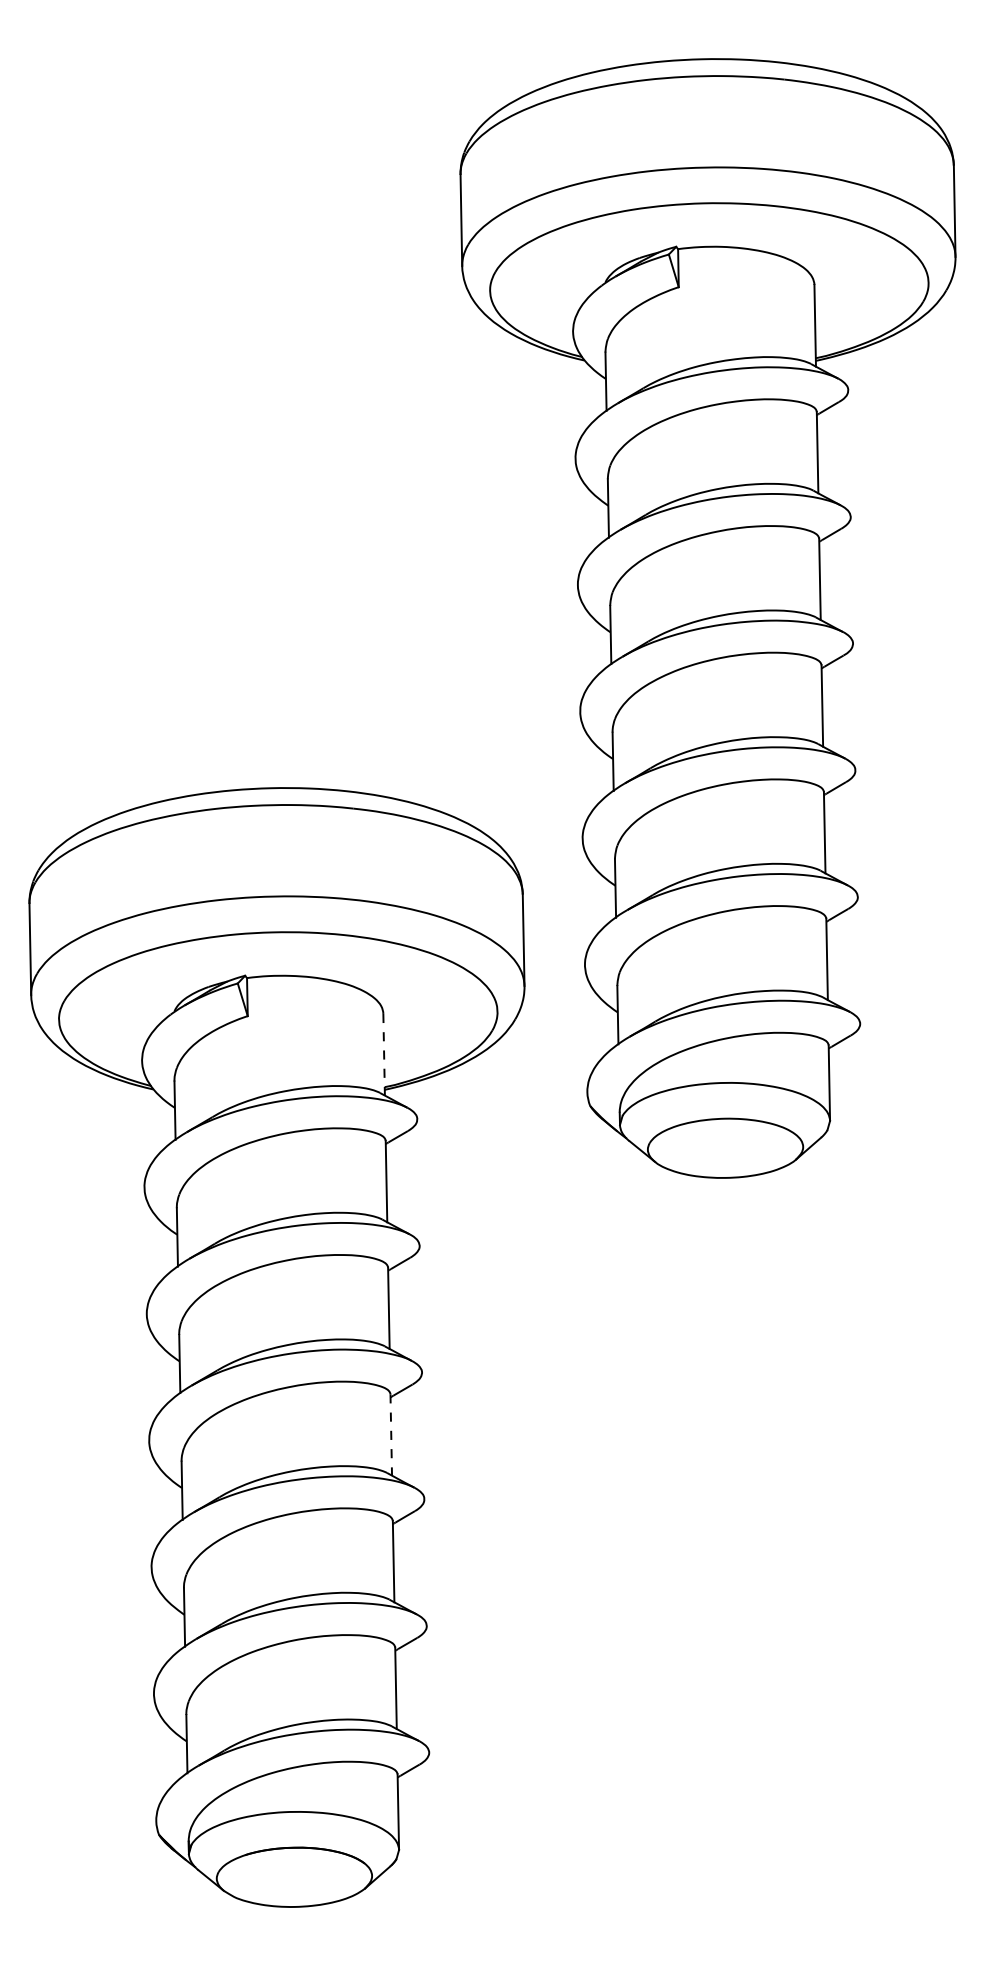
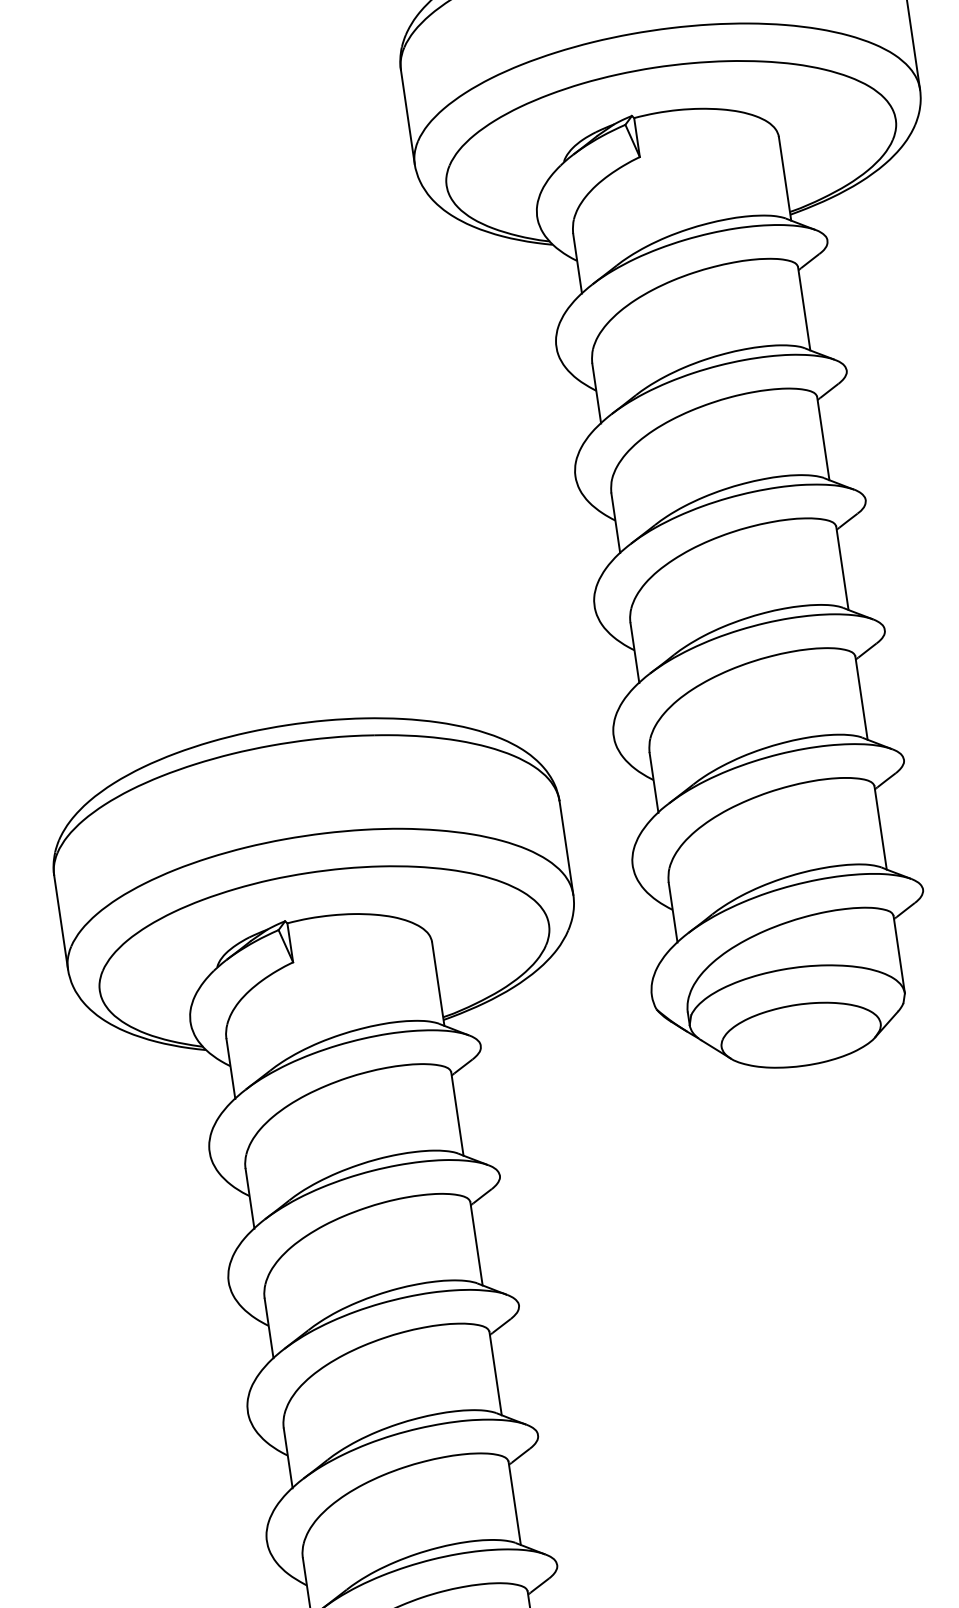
line: (384, 1054) -> (438, 983), dashed -> solid
line: (391, 1434) -> (495, 1373), dashed -> solid

